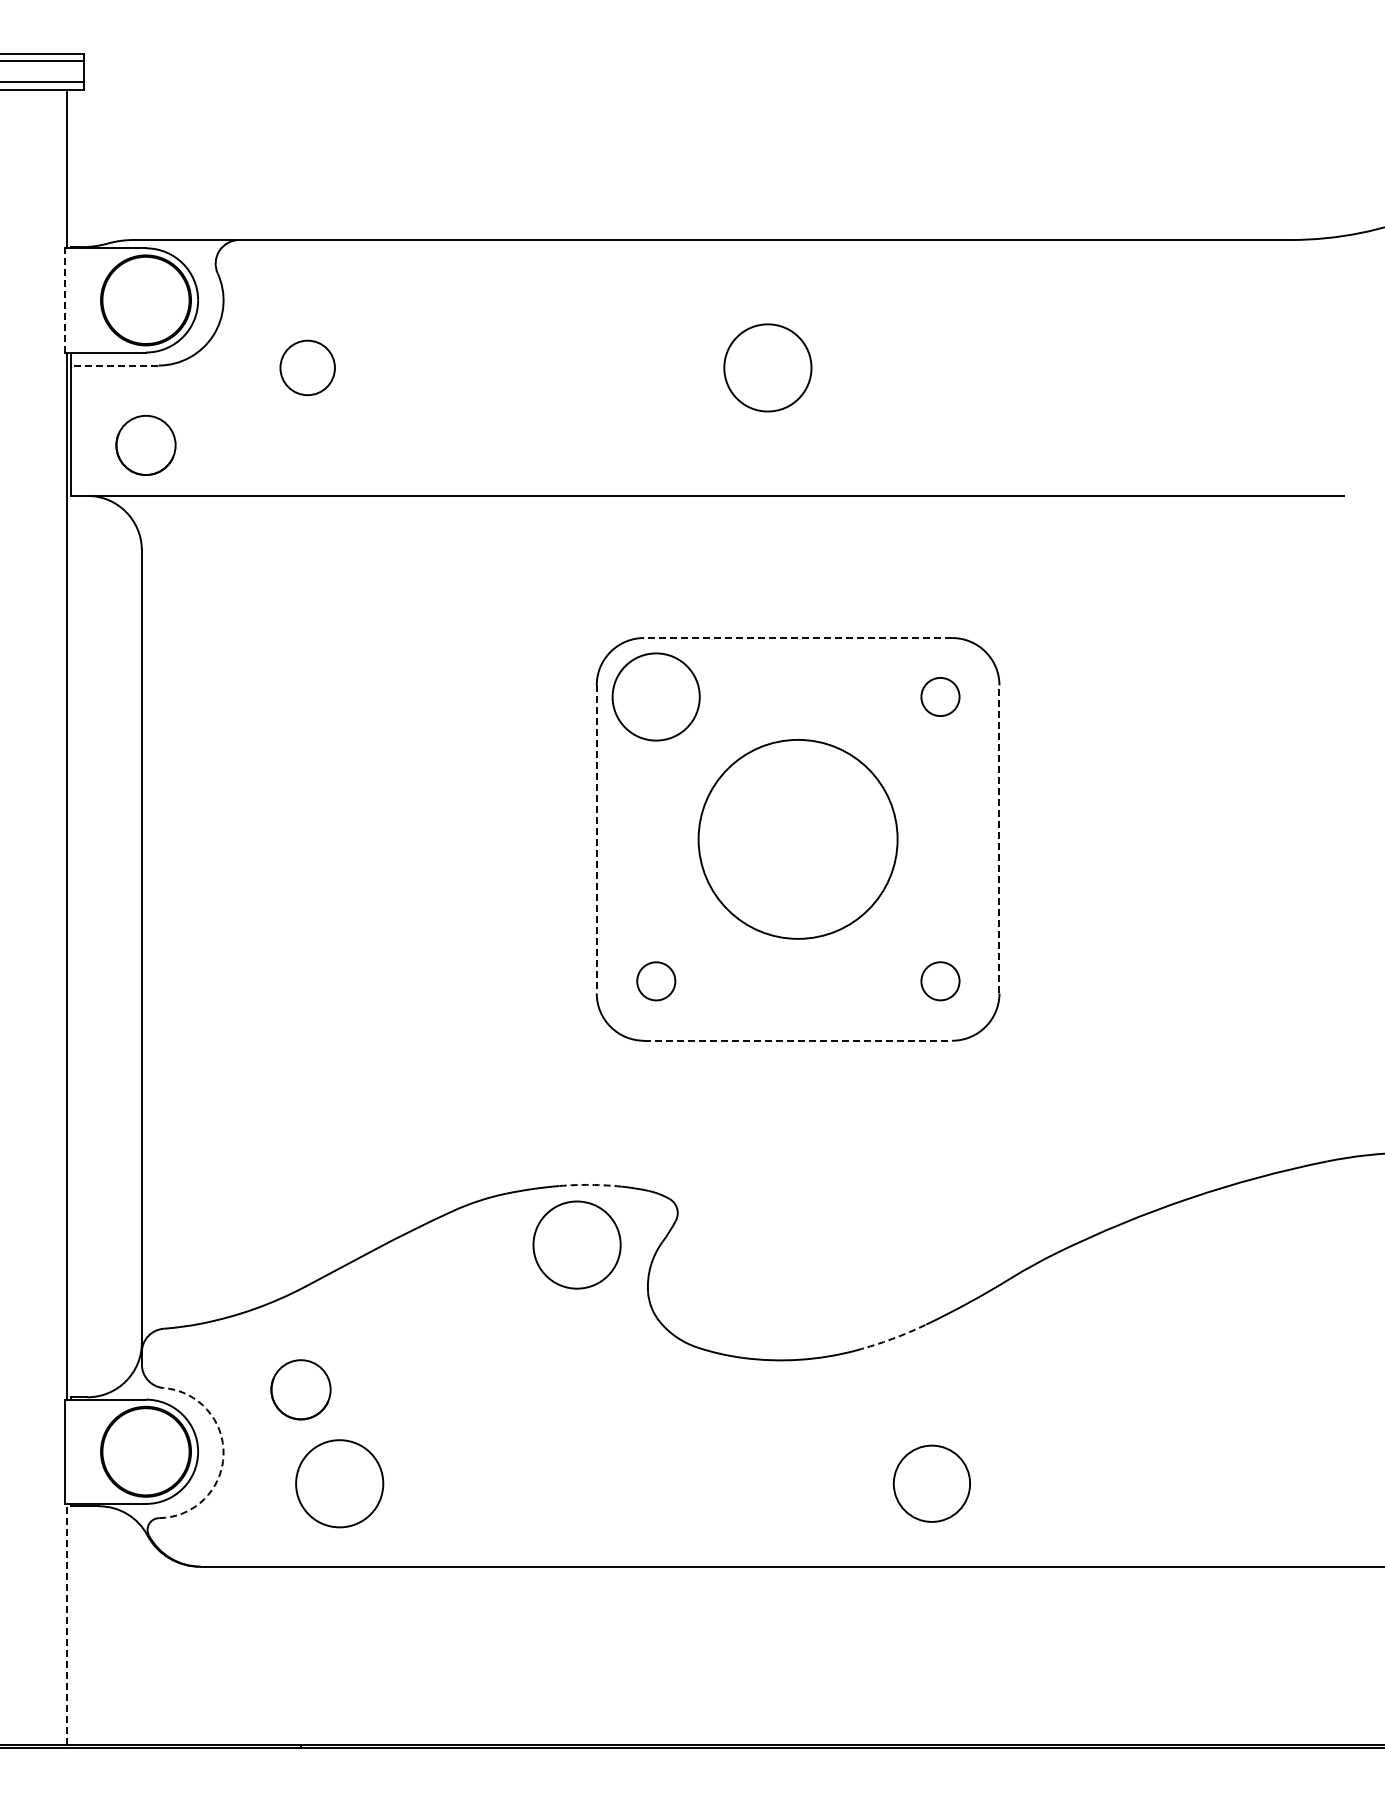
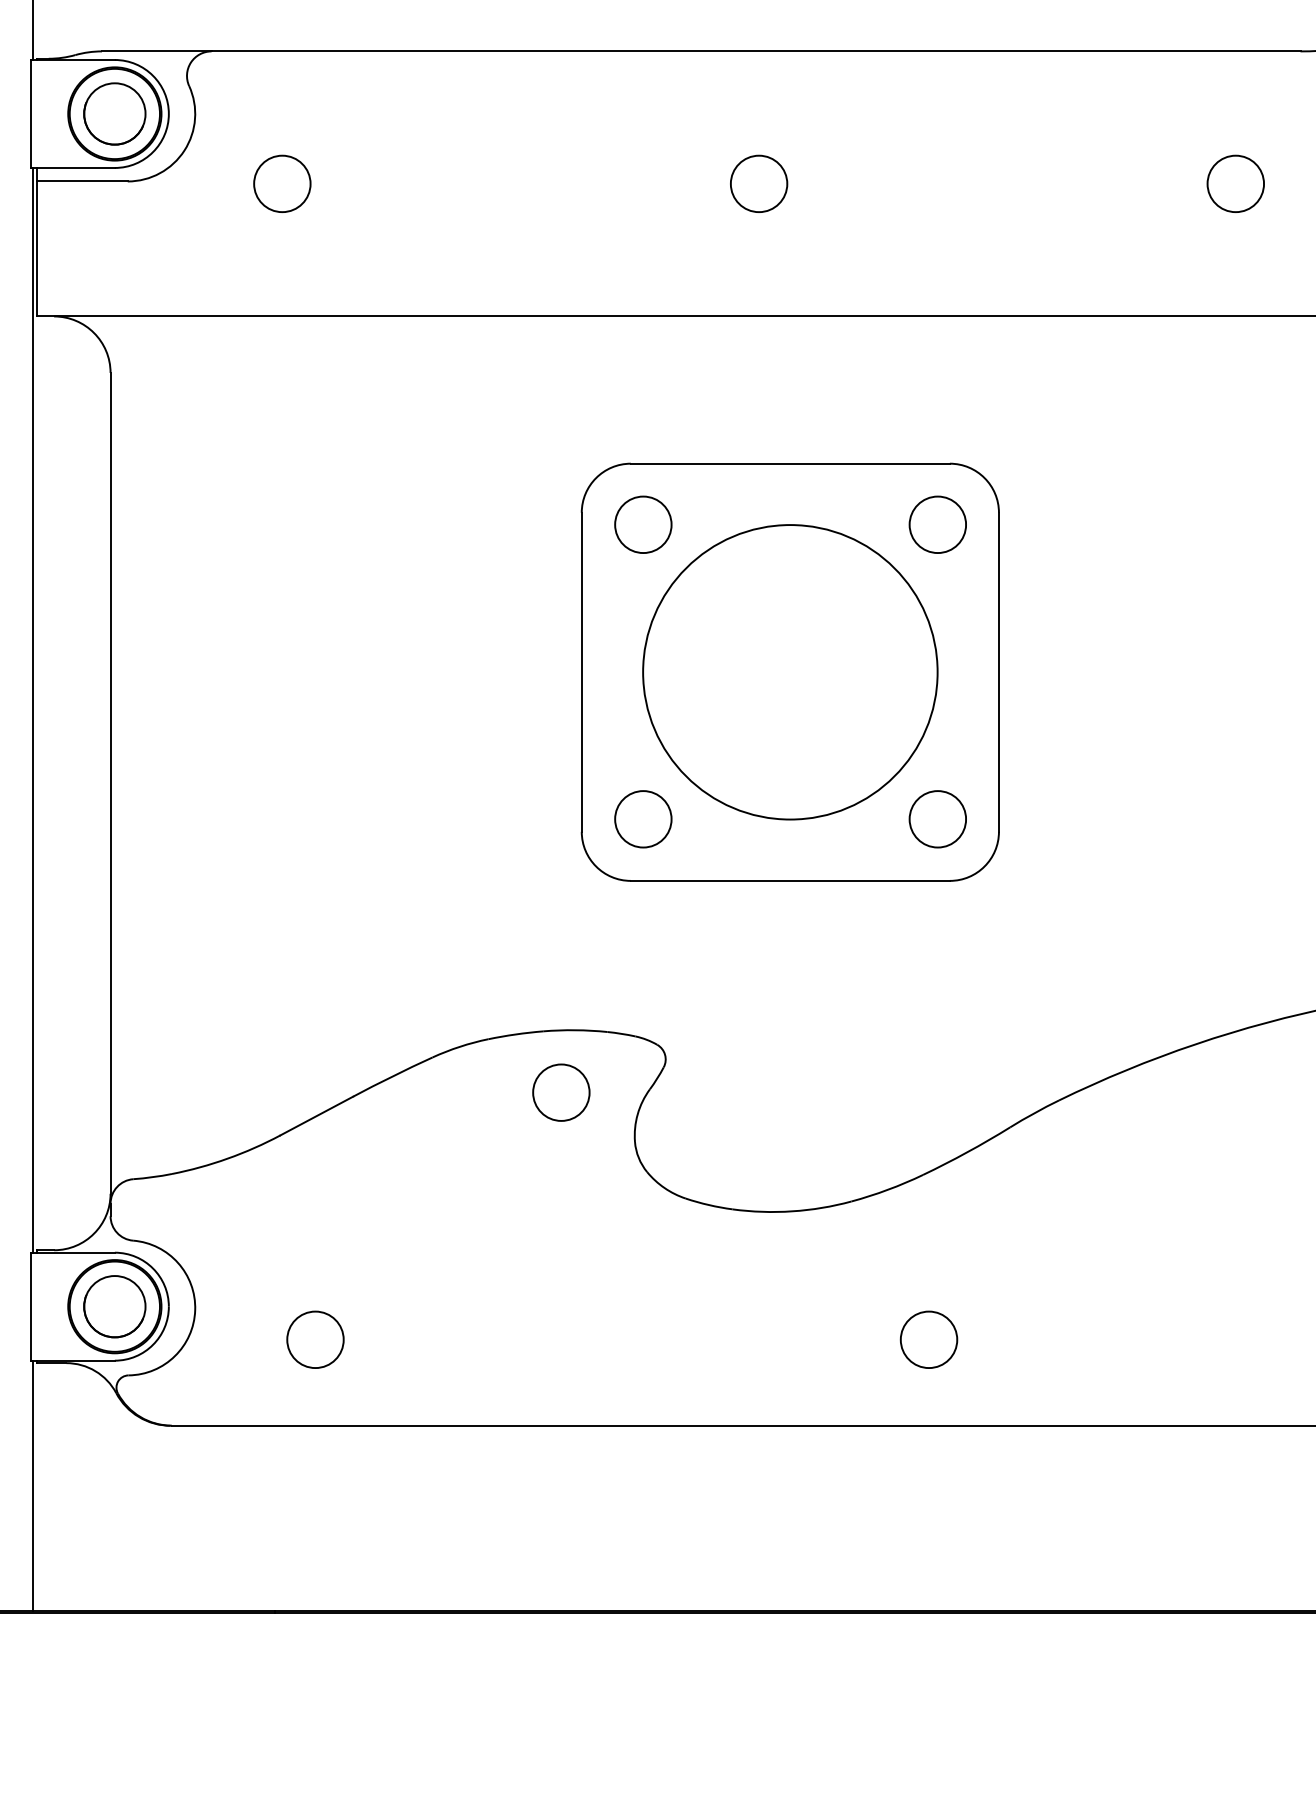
line: (65, 299) -> (31, 113), dashed -> solid
line: (114, 365) -> (82, 181), dashed -> solid
circle: (767, 367) -> (758, 183), size x0.62
circle: (1228, 367) -> (1236, 183), added
circle: (145, 444) -> (114, 113), moved
line: (798, 638) -> (790, 464), dashed -> solid
circle: (655, 696) -> (642, 524), size x0.62
circle: (940, 696) -> (937, 524), size x1.43
line: (596, 839) -> (581, 672), dashed -> solid
circle: (797, 839) -> (789, 672), size x1.43
line: (999, 839) -> (998, 672), dashed -> solid
circle: (656, 981) -> (643, 819), size x1.43
circle: (940, 981) -> (937, 819), size x1.43
line: (798, 1040) -> (790, 880), dashed -> solid
arc: (590, 1184) -> (575, 1029), dashed -> solid
circle: (576, 1245) -> (560, 1092), size x0.62
arc: (892, 1338) -> (888, 1189), dashed -> solid
circle: (300, 1389) -> (114, 1306), moved
arc: (223, 1455) -> (195, 1310), dashed -> solid
circle: (339, 1483) -> (315, 1339), size x0.62
circle: (931, 1483) -> (928, 1339), size x0.71
line: (67, 1624) -> (33, 1485), dashed -> solid

